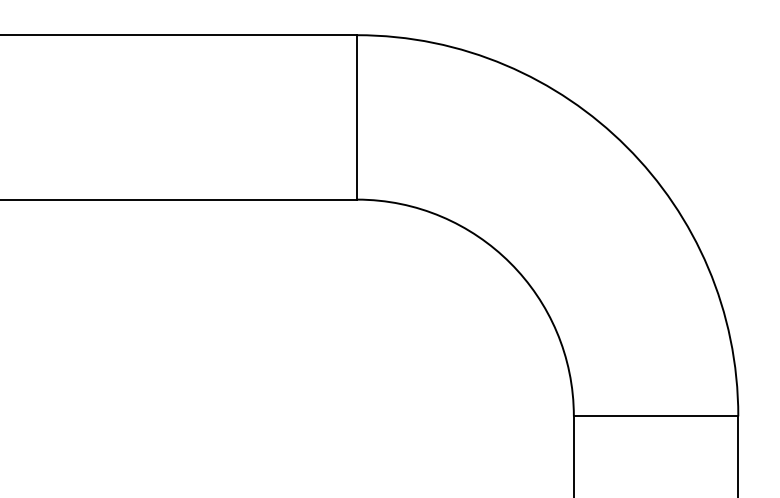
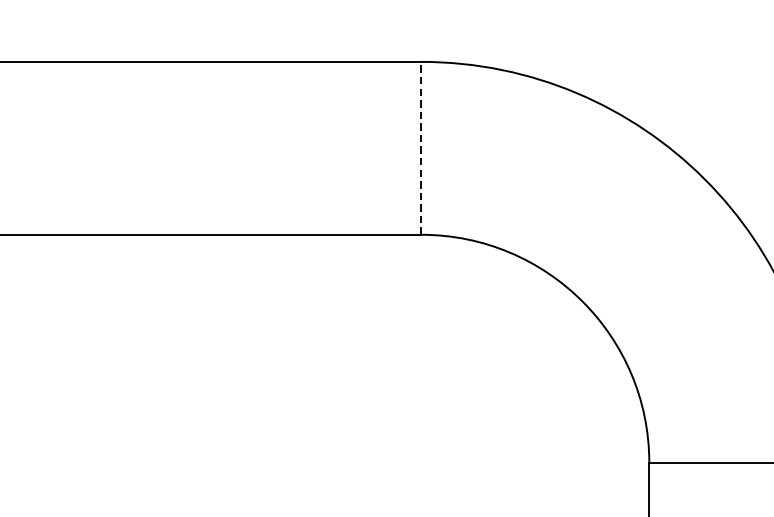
line: (357, 116) -> (421, 147), solid -> dashed

